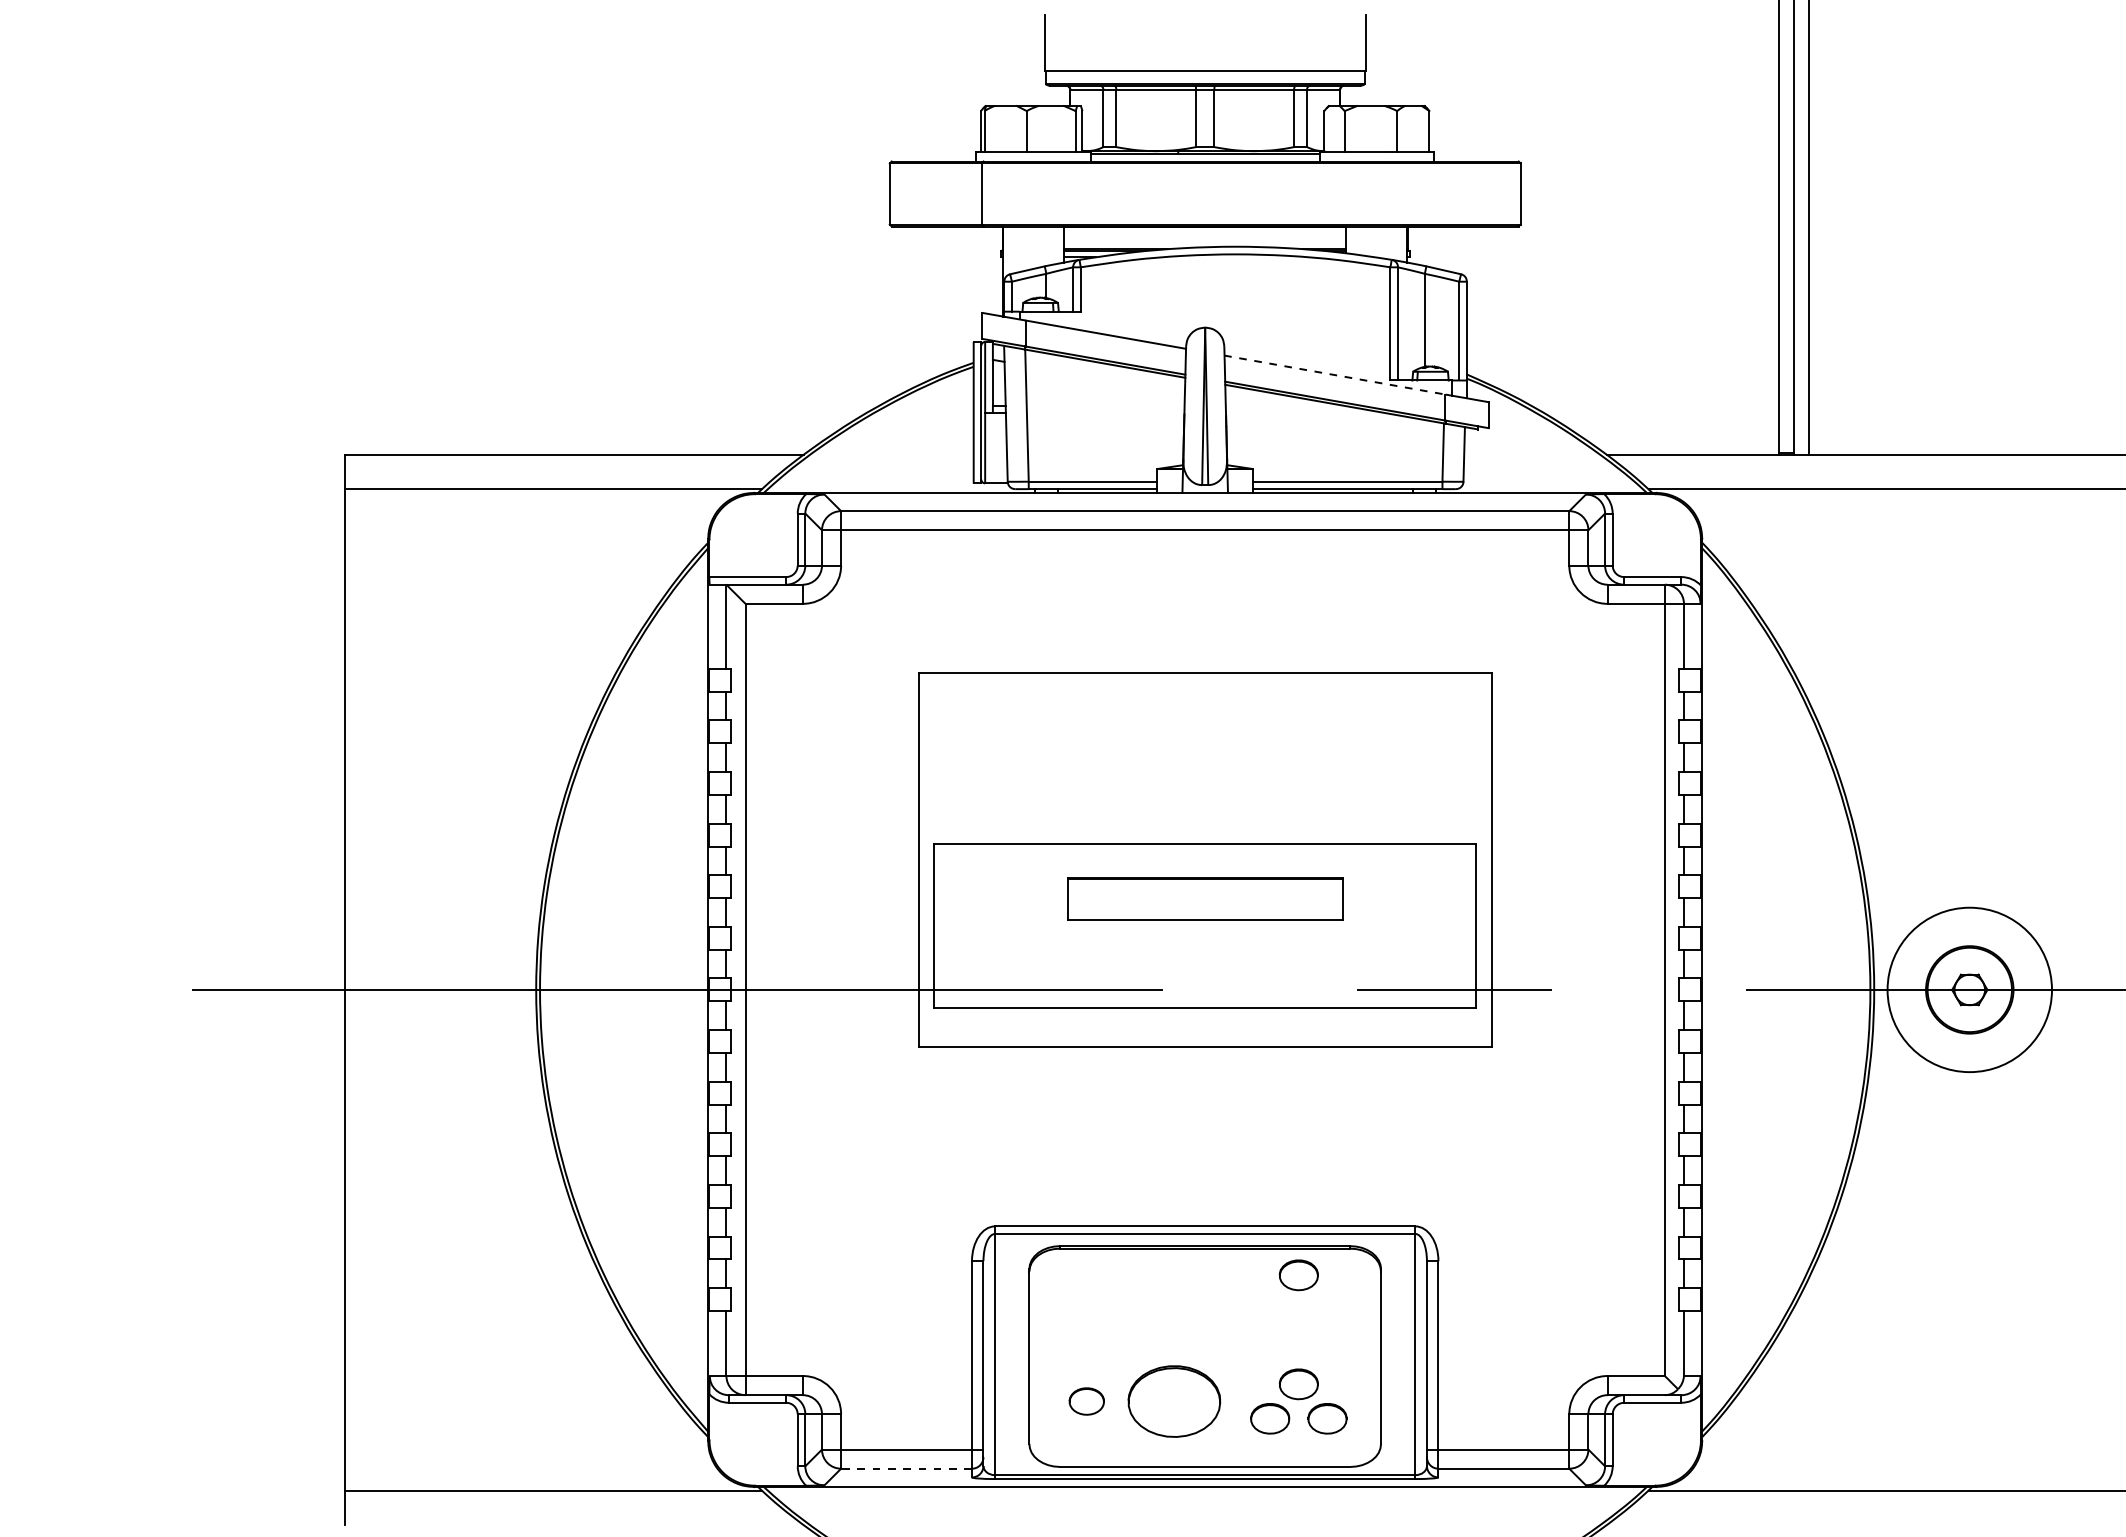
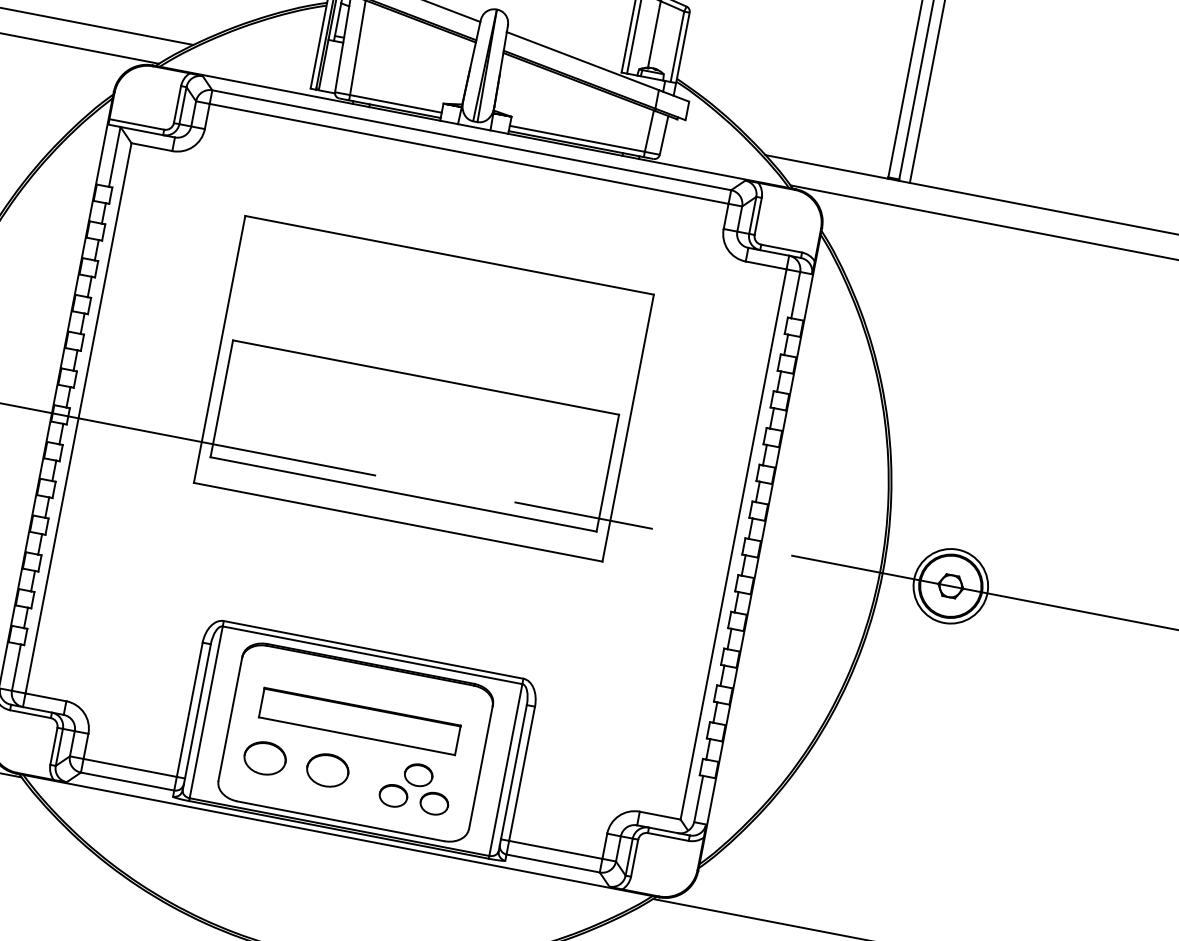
line: (1335, 375) -> (583, 61), dashed -> solid
part: (1205, 898) -> (360, 721), moved
circle: (1969, 989) -> (950, 585), size x0.62
part: (1298, 1275) -> (433, 697), removed
part: (1086, 1401) -> (265, 758), size x1.67
part: (1174, 1401) -> (327, 770), size x0.62
line: (906, 1468) -> (127, 781), dashed -> solid

